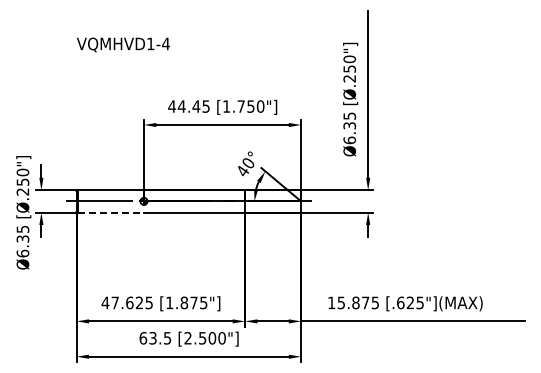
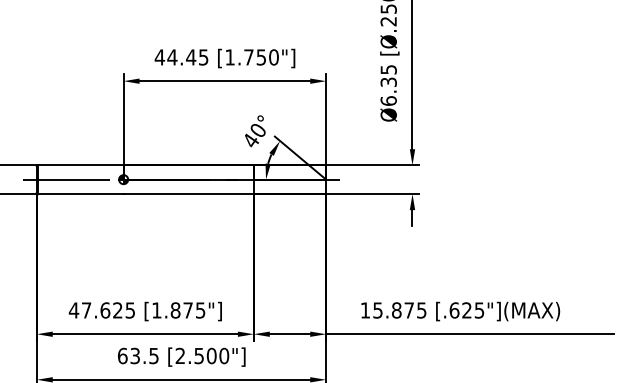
line: (111, 212) -> (81, 193), dashed -> solid

